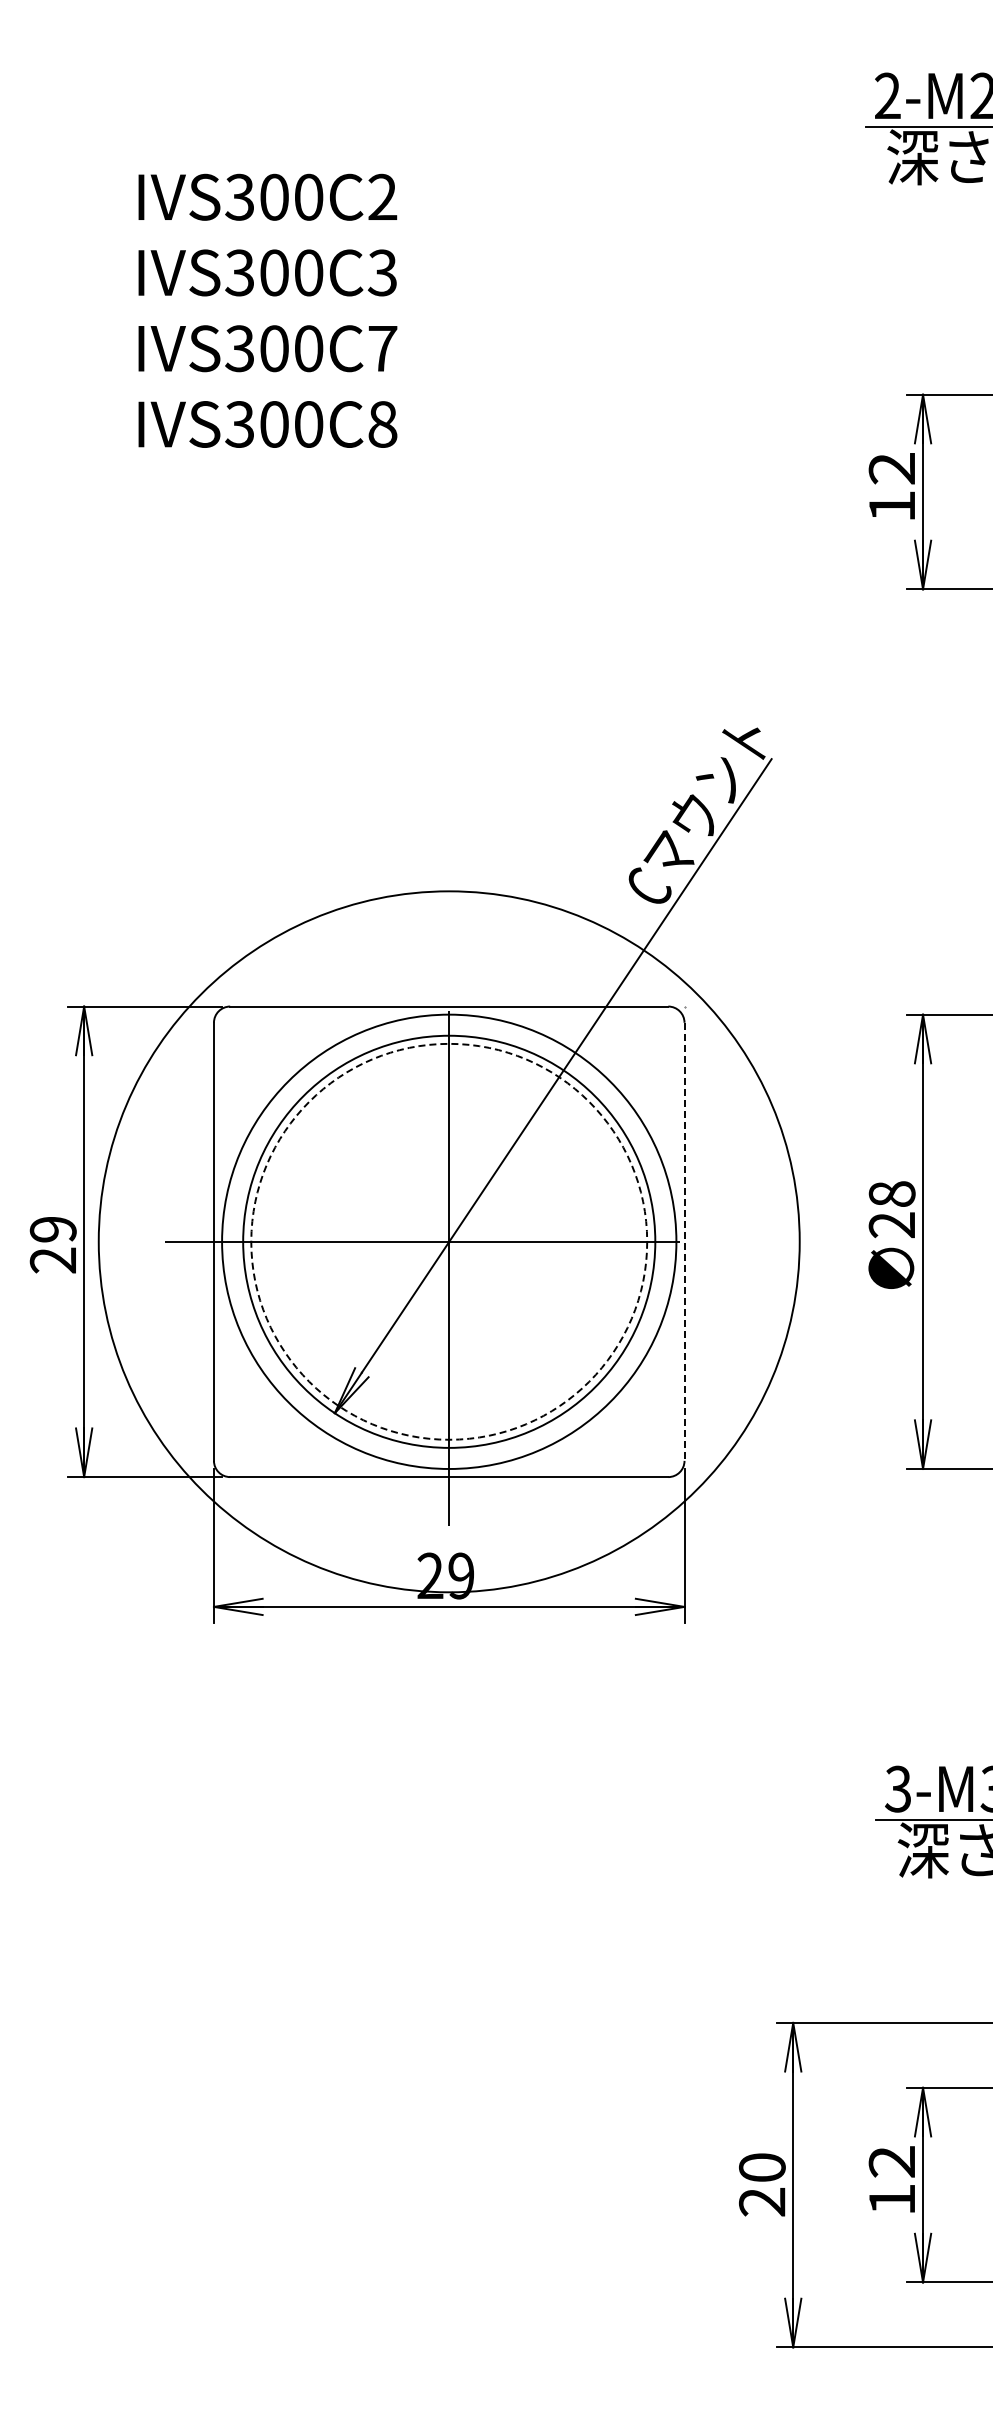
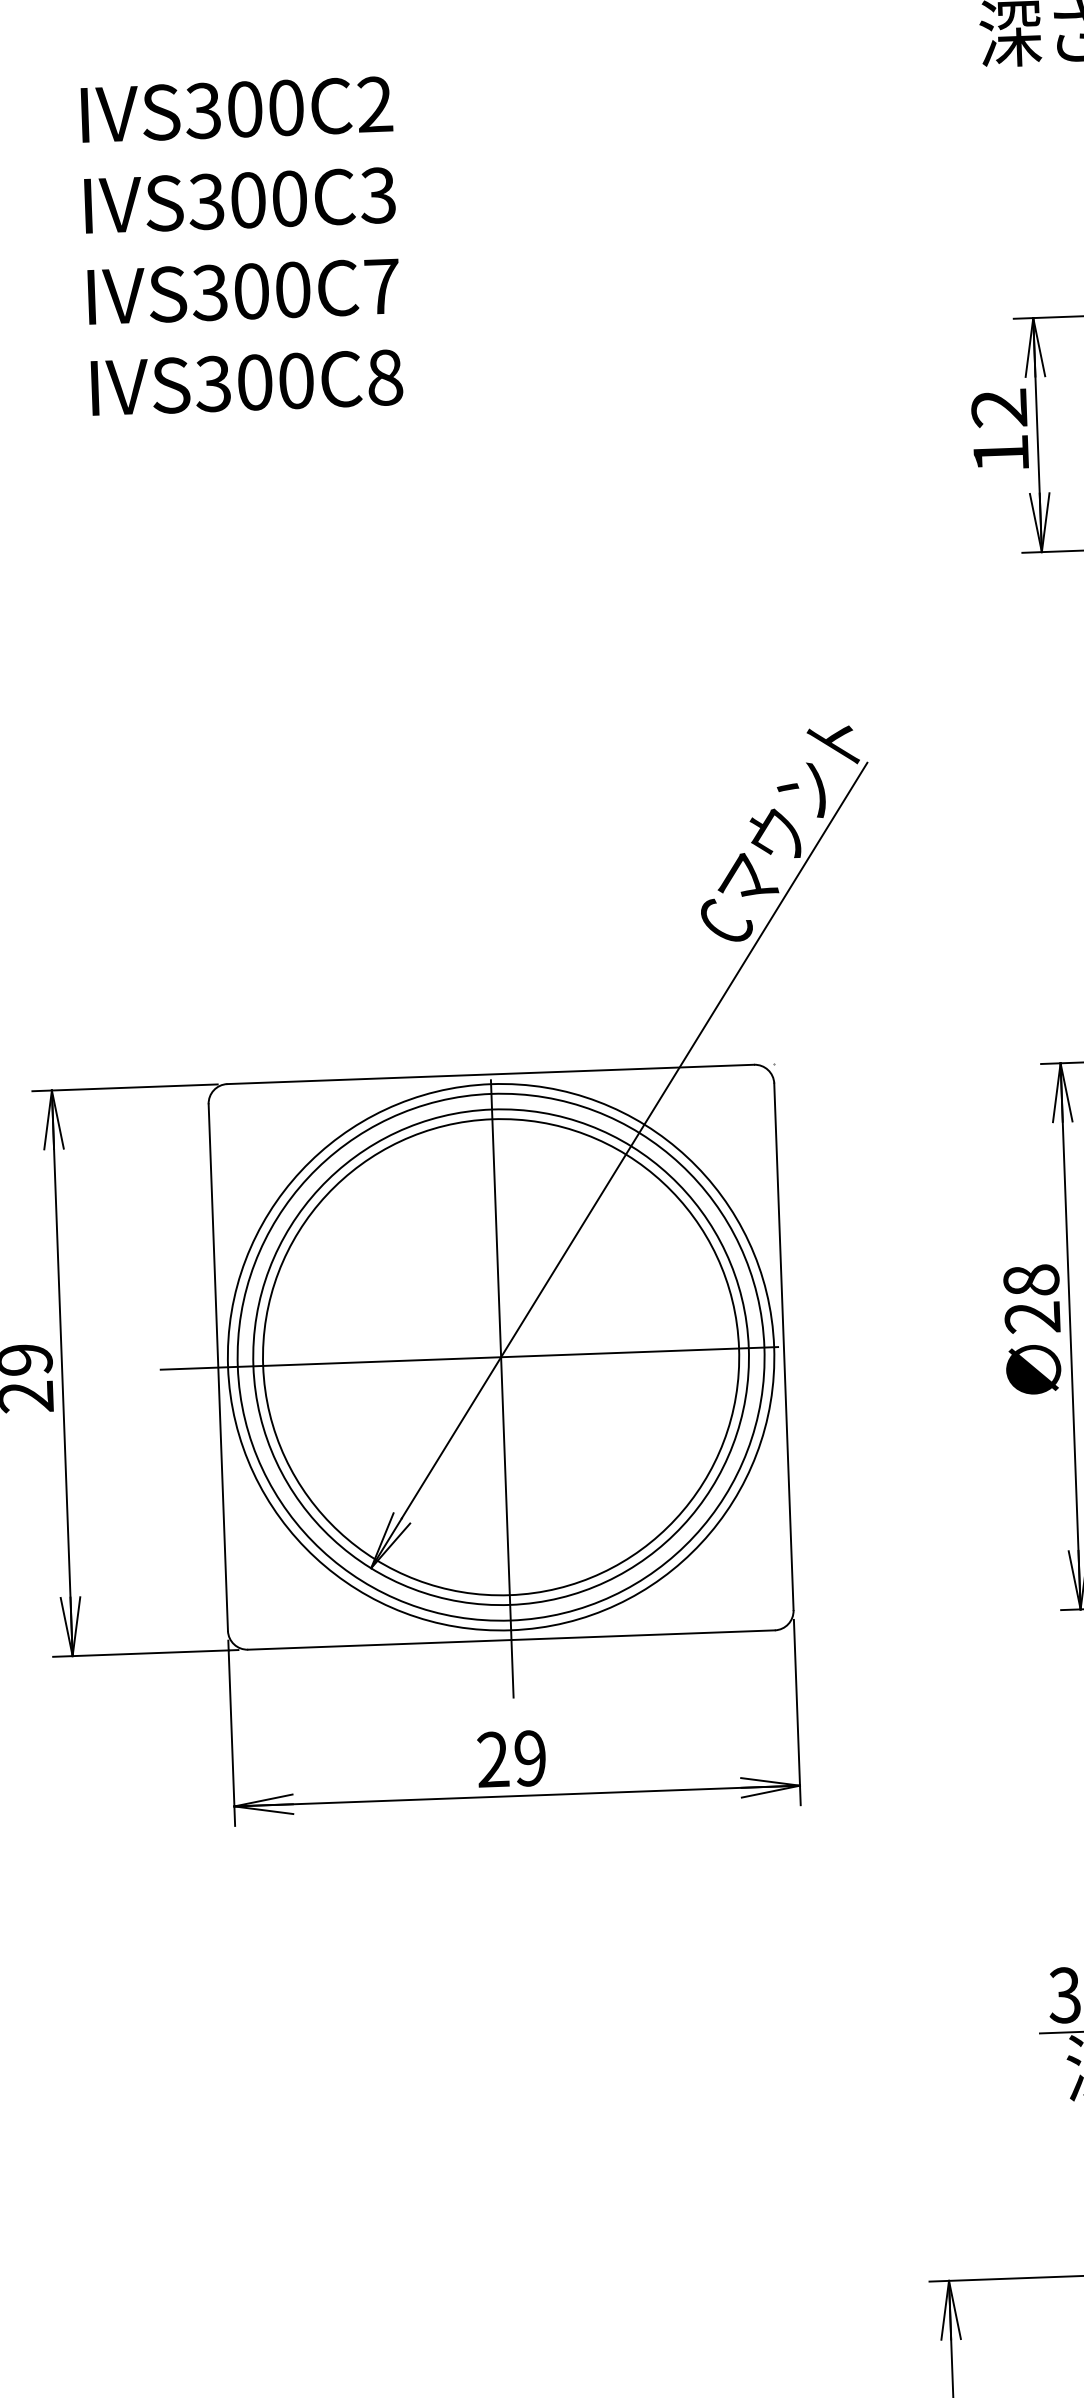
circle: (449, 1241) -> (501, 1356), dashed -> solid
circle: (449, 1241) -> (501, 1356), size x0.62
line: (684, 1242) -> (783, 1347), dashed -> solid

